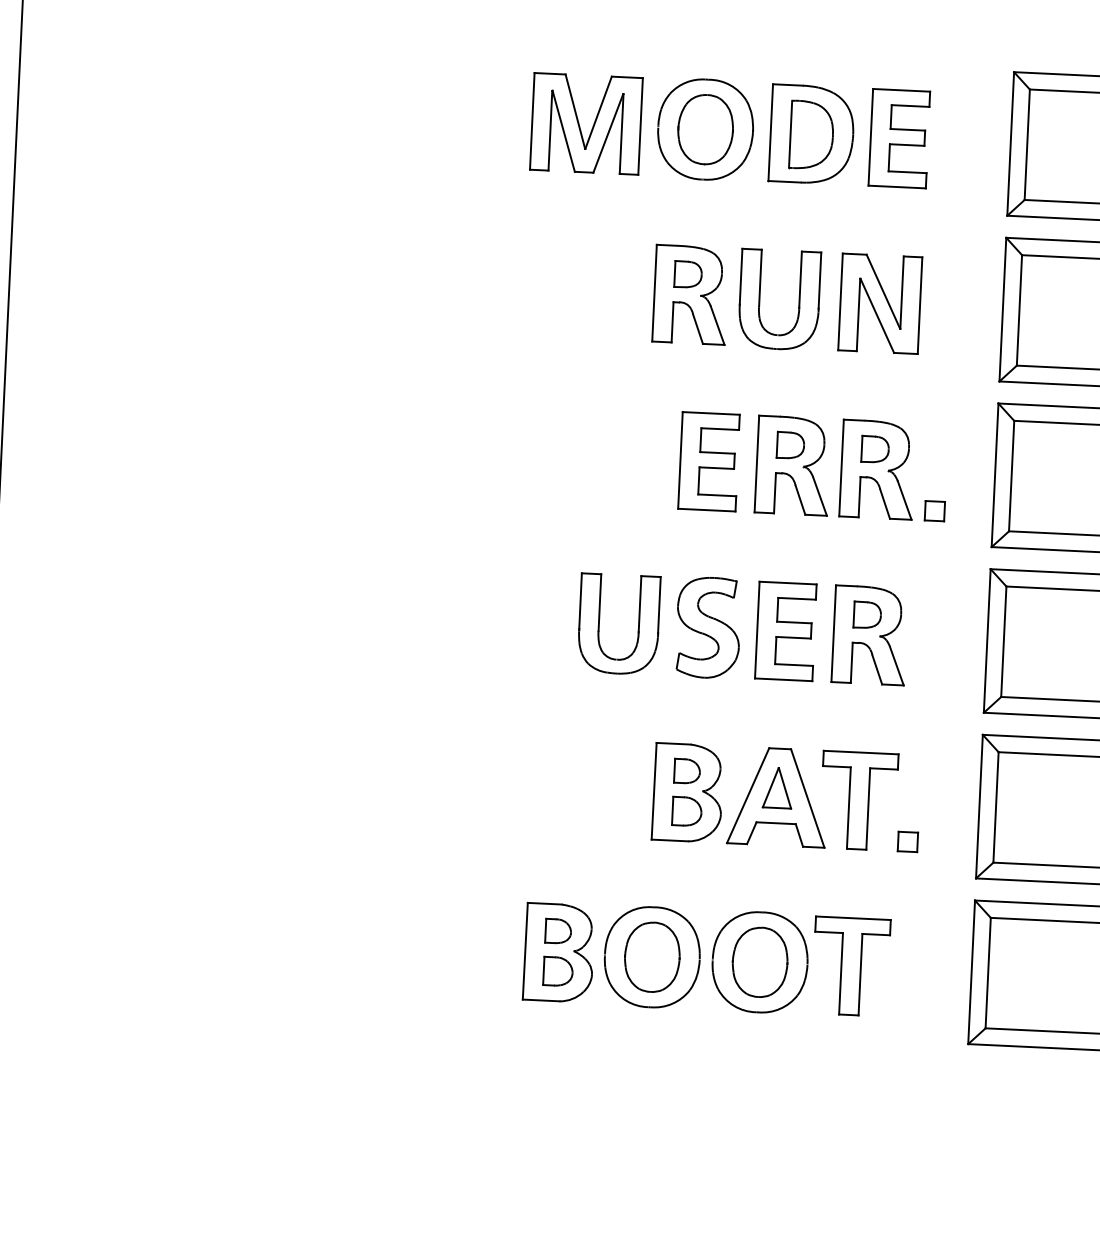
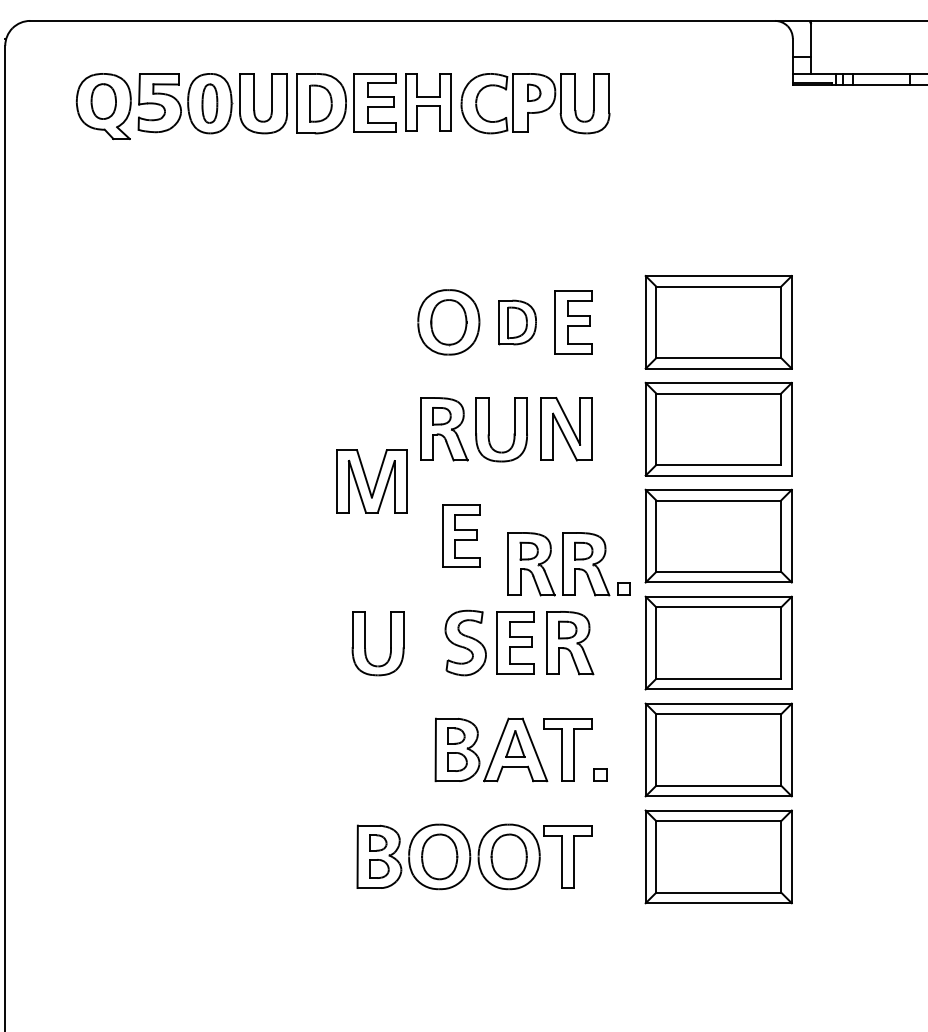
part: (585, 124) -> (371, 481), moved
part: (811, 134) -> (517, 322), size x0.7
part: (850, 469) -> (568, 564), moved
part: (599, 623) -> (365, 643), moved

